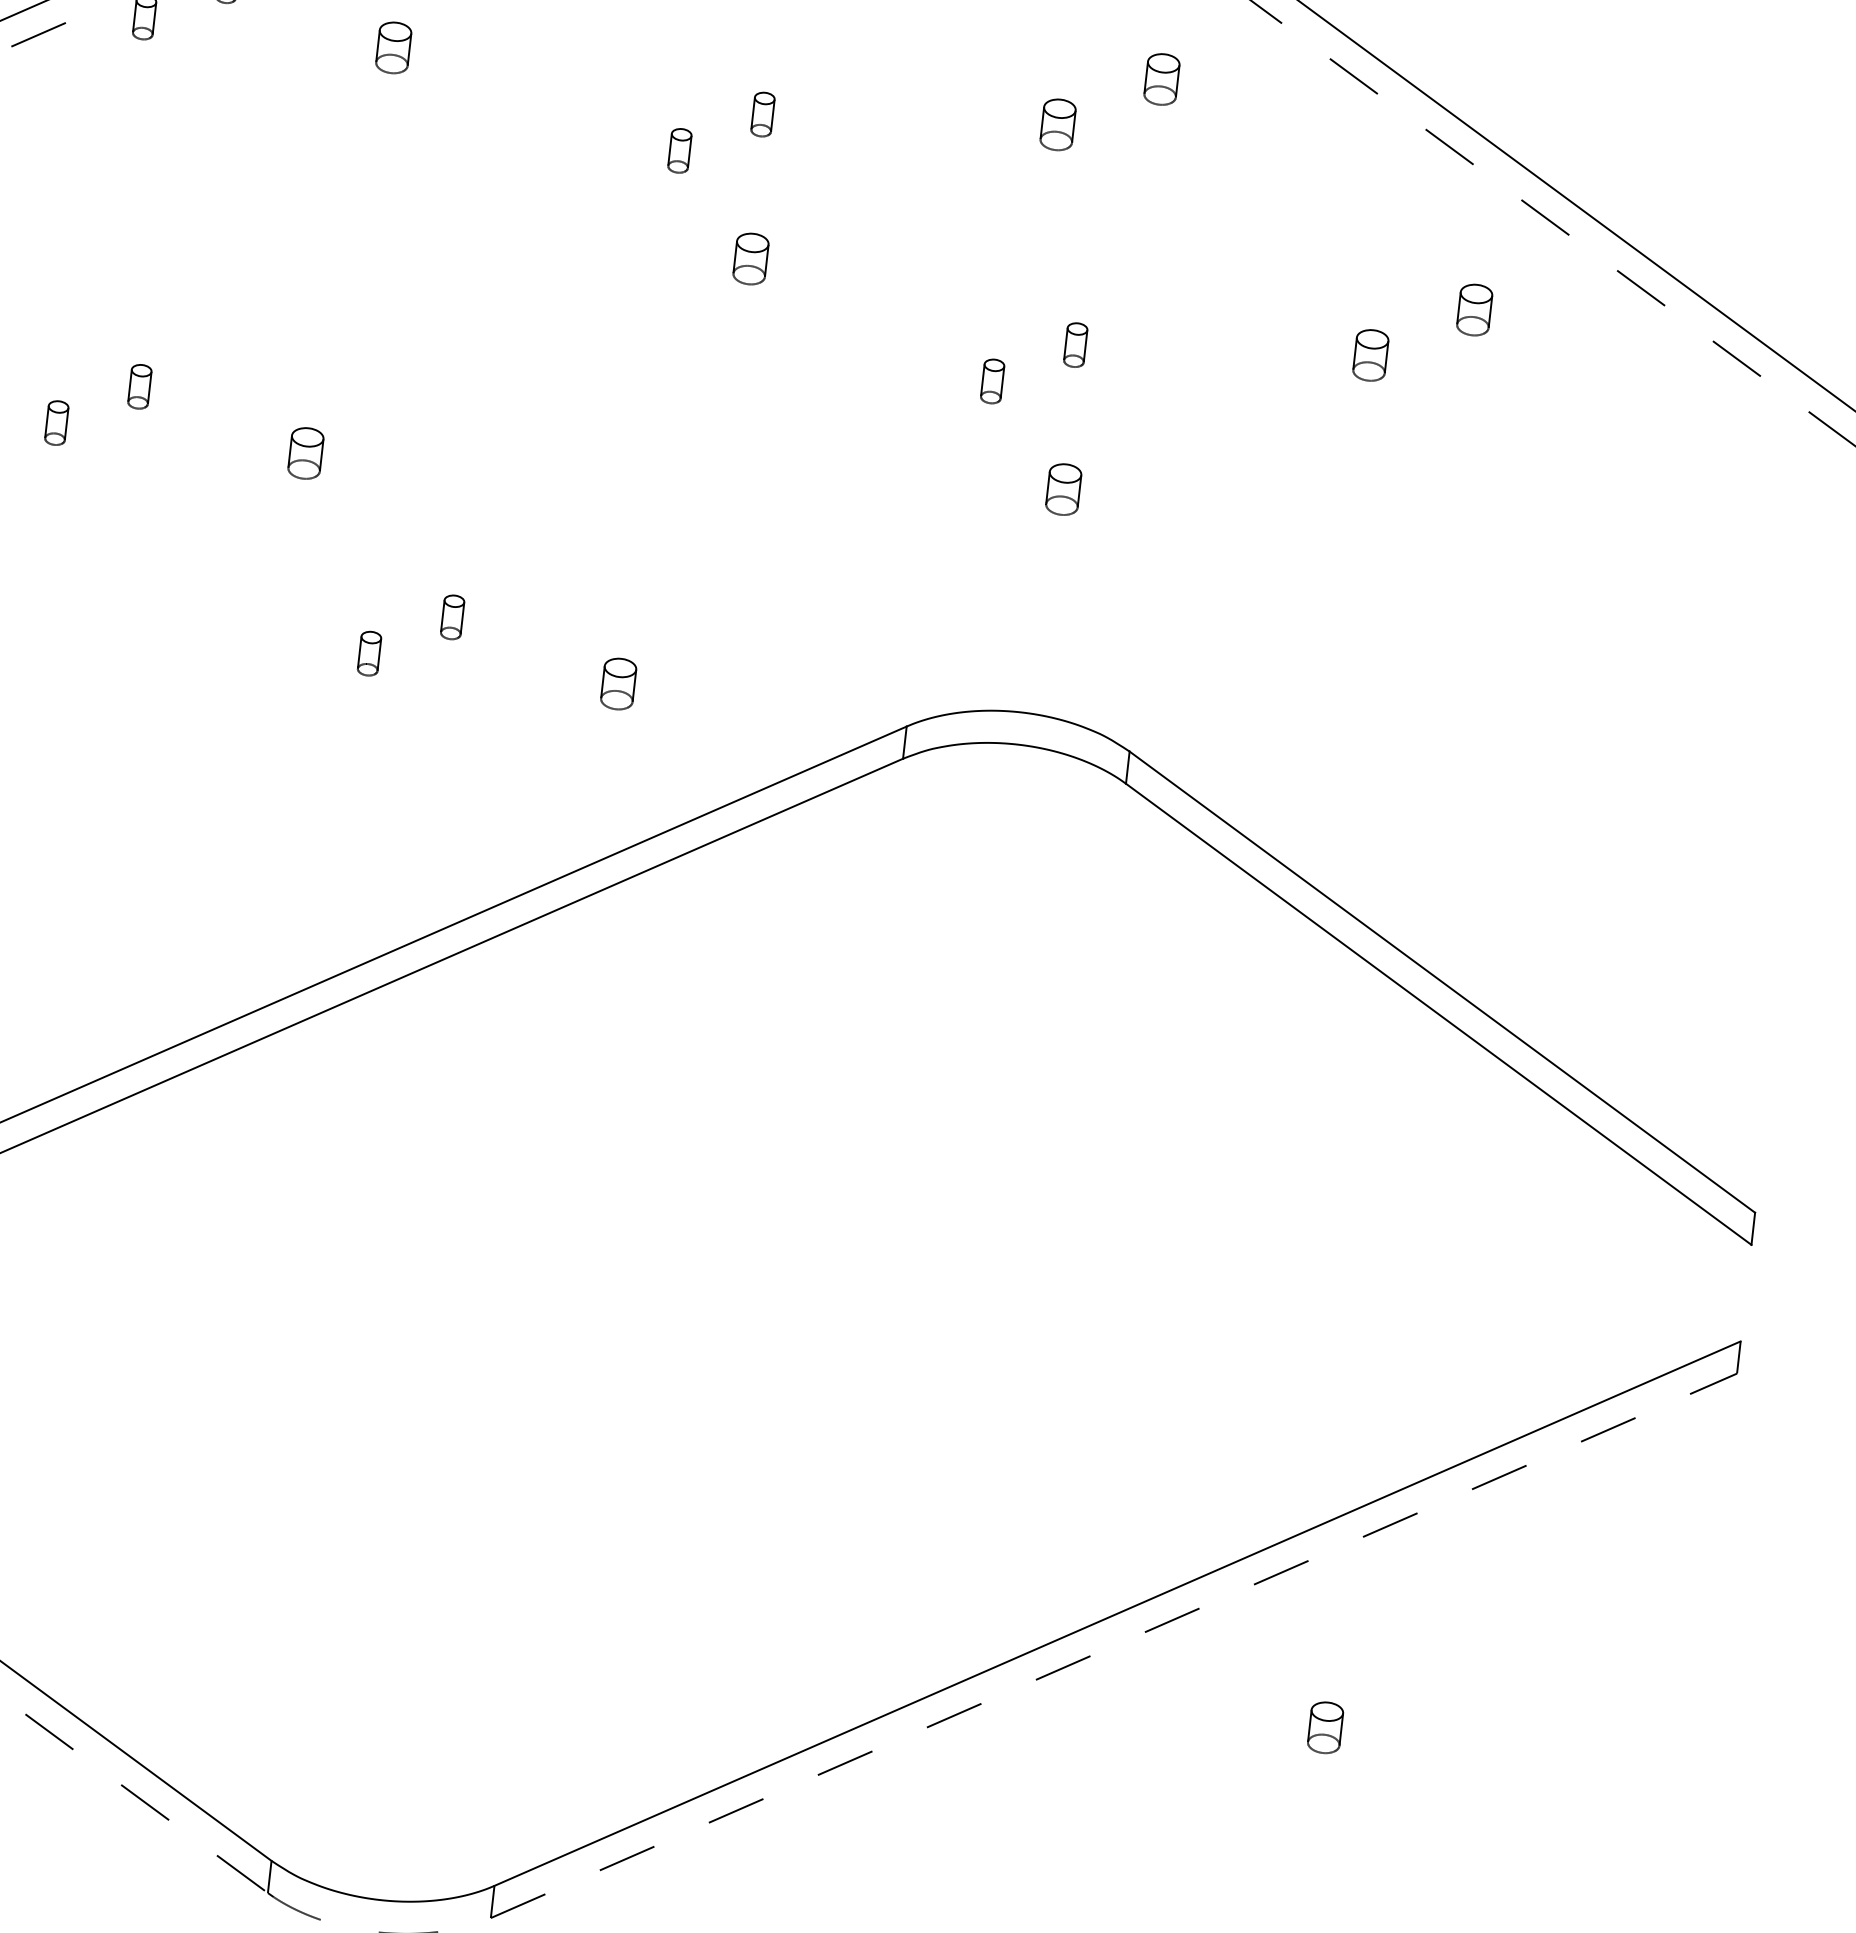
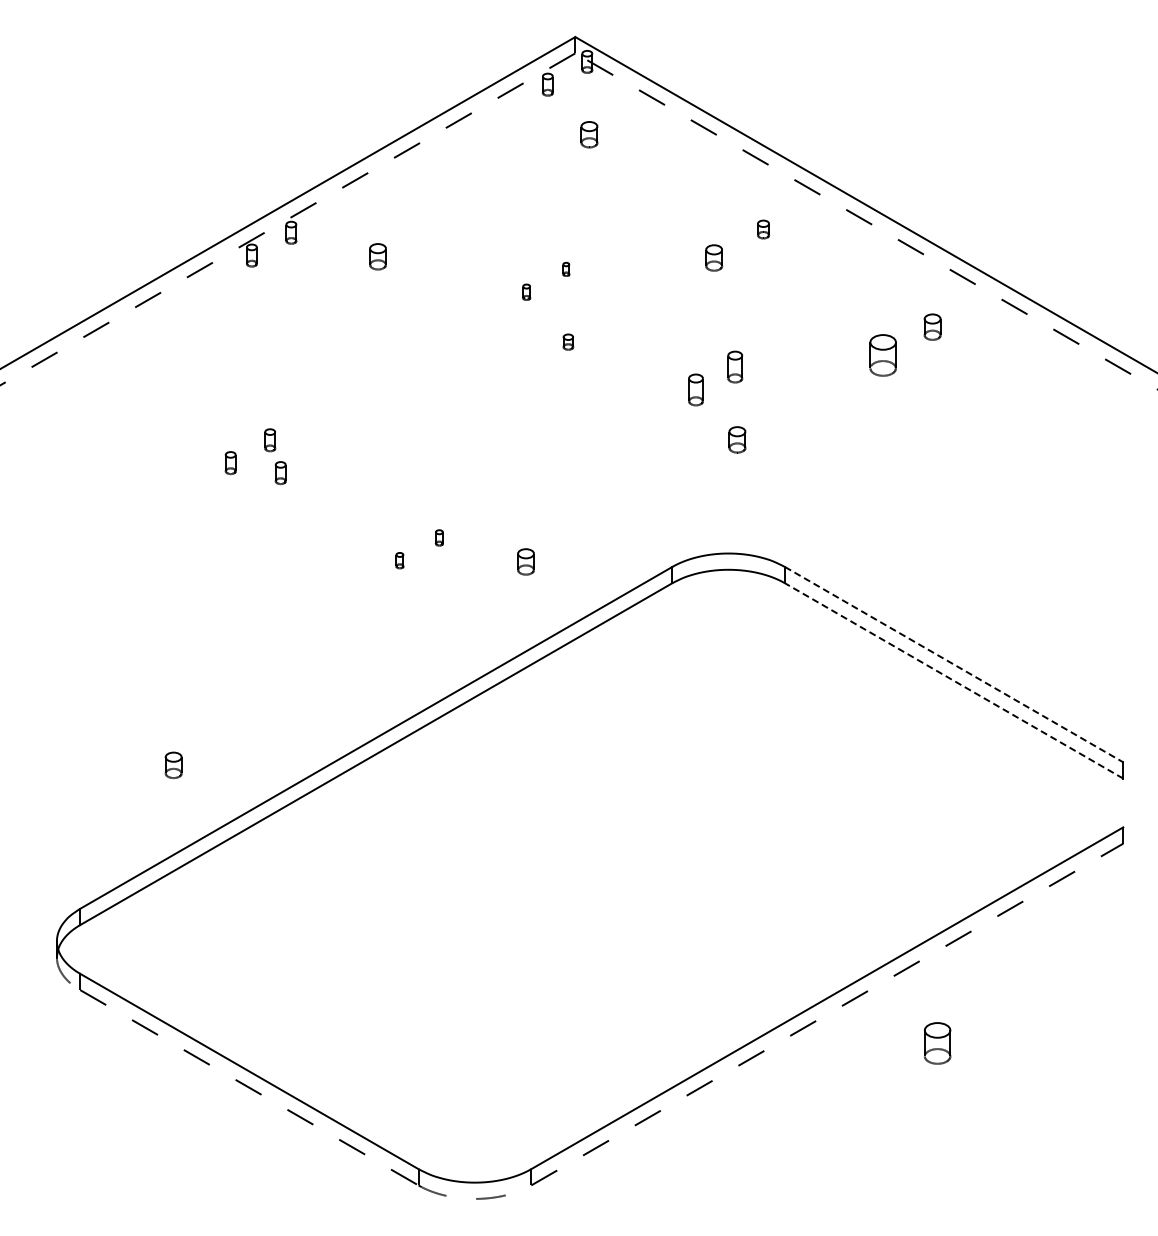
part: (1161, 79) -> (763, 229), size x0.7
part: (763, 114) -> (566, 269), size x0.6
part: (679, 151) -> (526, 292), size x0.7
part: (751, 257) -> (568, 341), size x0.6
part: (1076, 344) -> (735, 366), size x1.4
part: (1371, 355) -> (883, 355), size x1.6
part: (992, 380) -> (695, 389), size x1.4
part: (305, 451) -> (356, 463), removed
part: (152, 454) -> (280, 473), added
part: (453, 616) -> (439, 537), size x0.7
part: (368, 653) -> (399, 560), size x0.7
line: (1443, 981) -> (954, 664), solid -> dashed
line: (1437, 1013) -> (953, 680), solid -> dashed
part: (1325, 1727) -> (937, 1043), size x1.6

